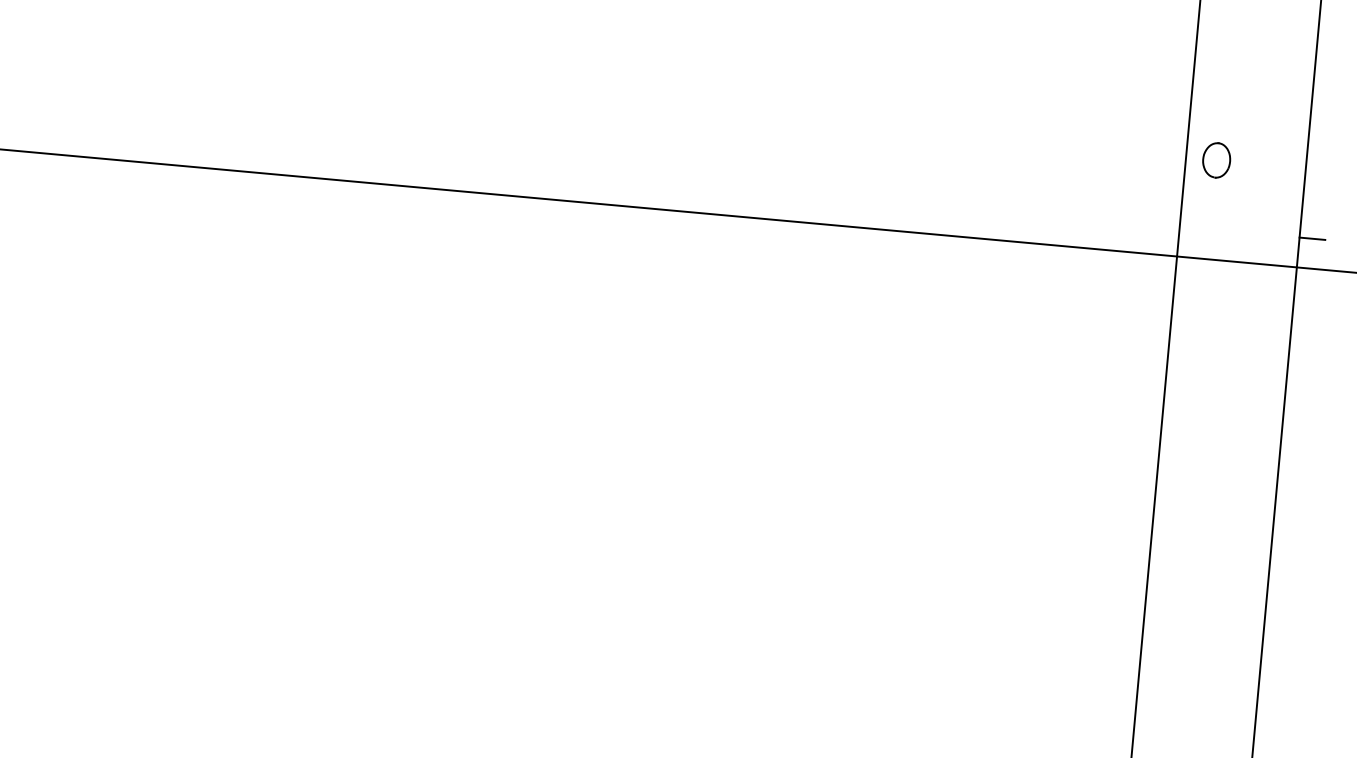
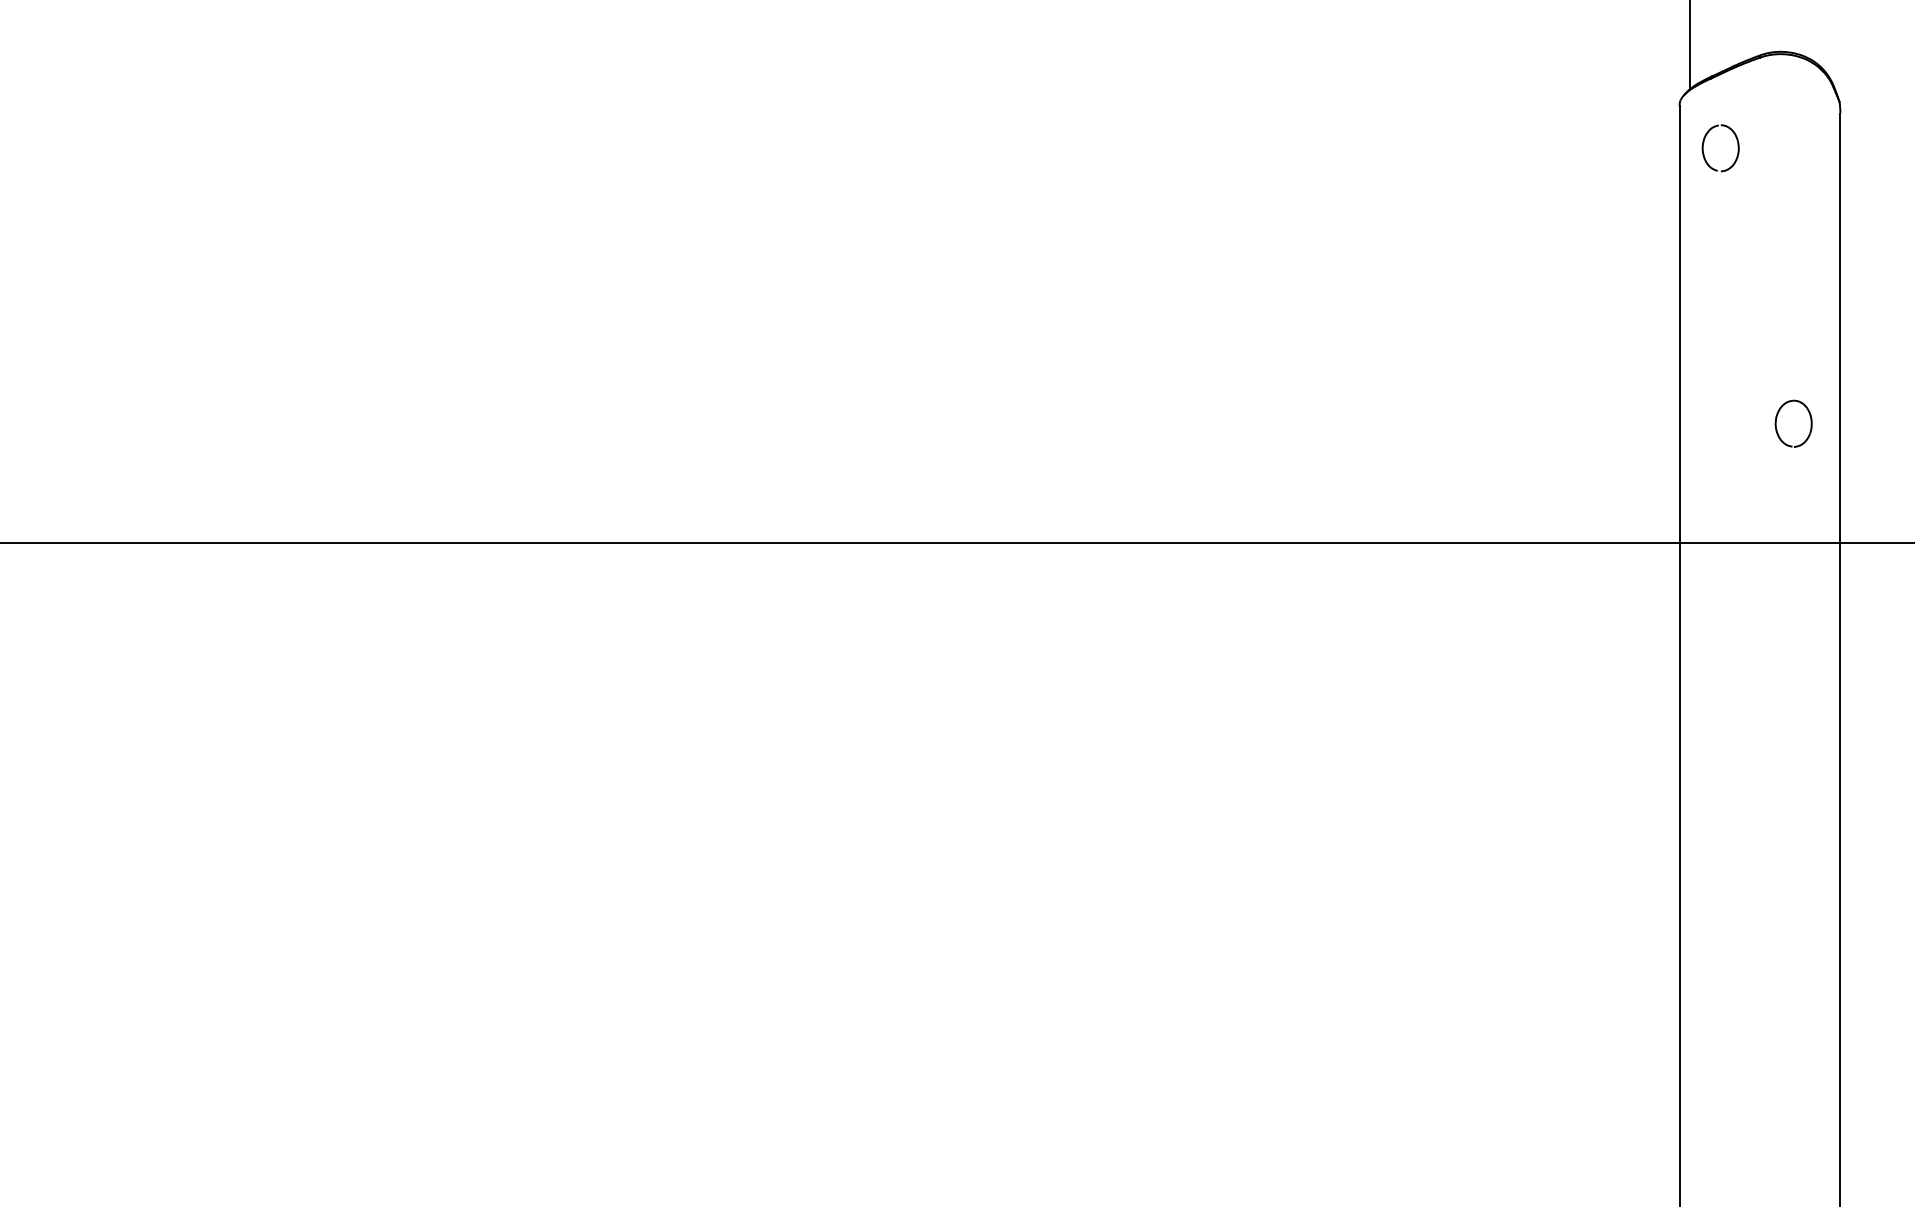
part: (1203, 159) -> (1776, 423), moved
line: (1312, 238) -> (1857, 503), removed

